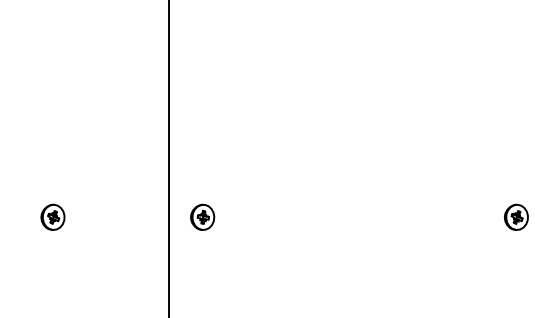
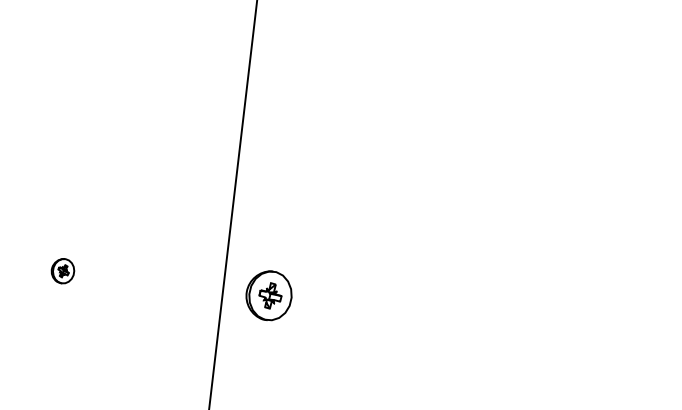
part: (52, 216) -> (62, 270), size x0.7
part: (202, 216) -> (269, 294), size x1.4

